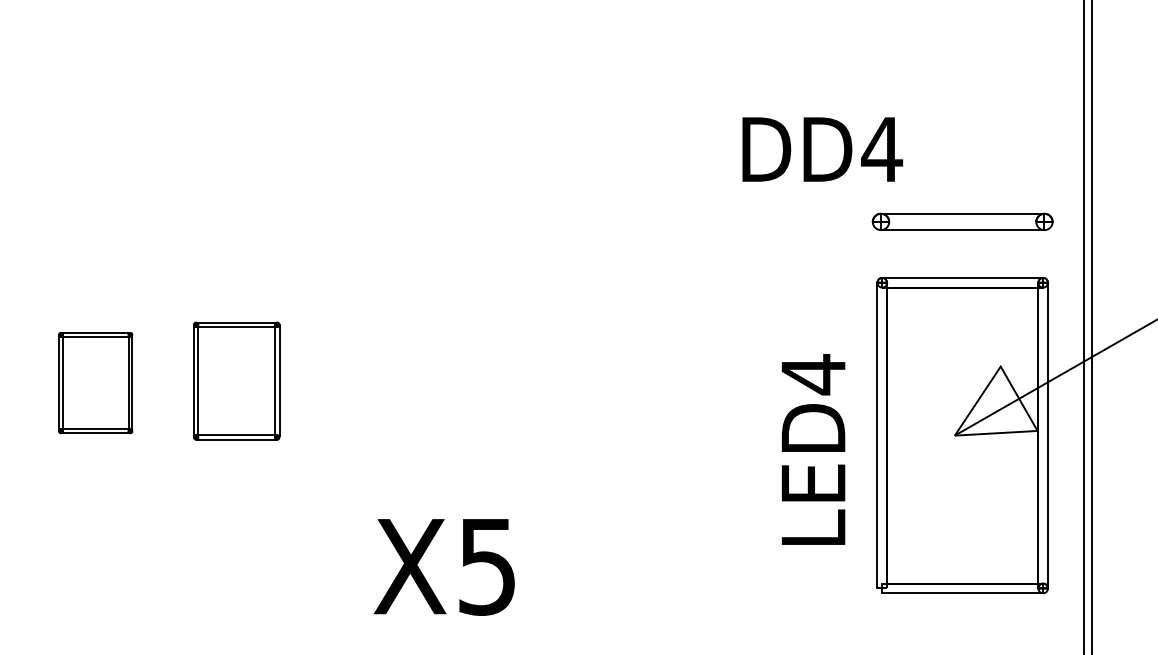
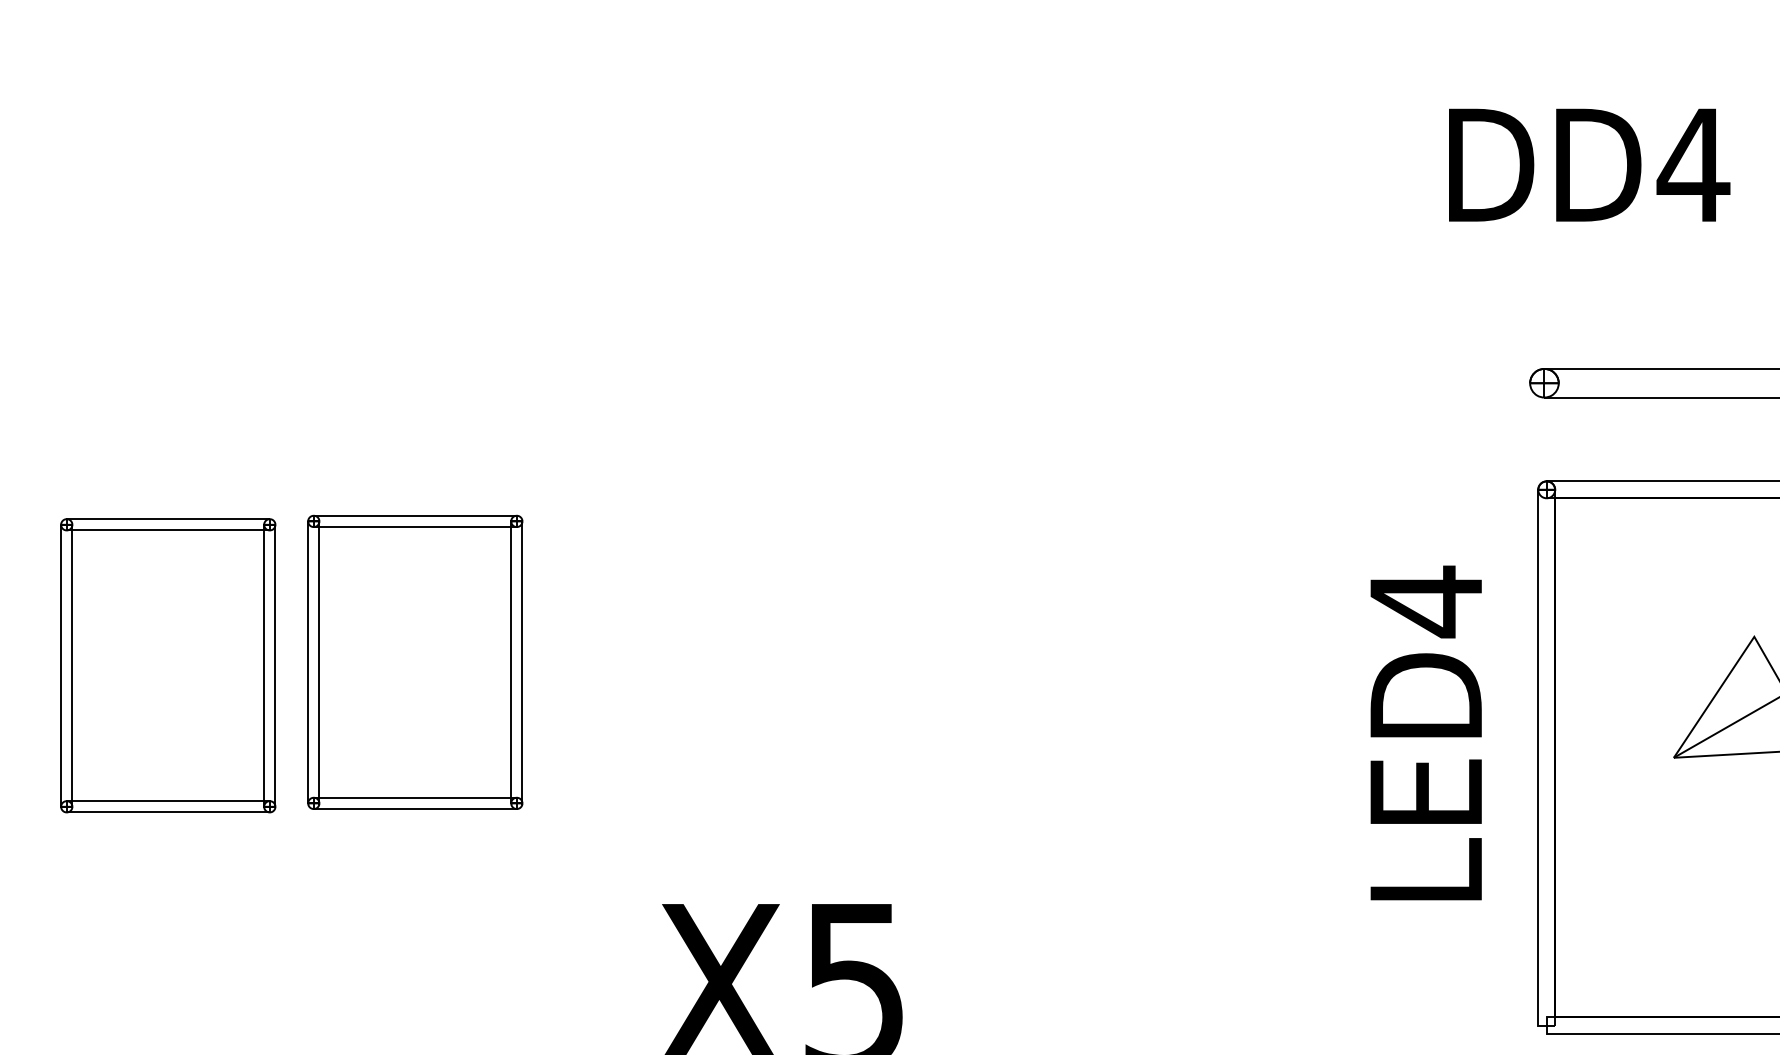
text: (822, 149) -> (1589, 165), moved
part: (236, 380) -> (414, 661), size x1.43
part: (95, 382) -> (167, 664), size x1.67
text: (813, 449) -> (1426, 732), moved

